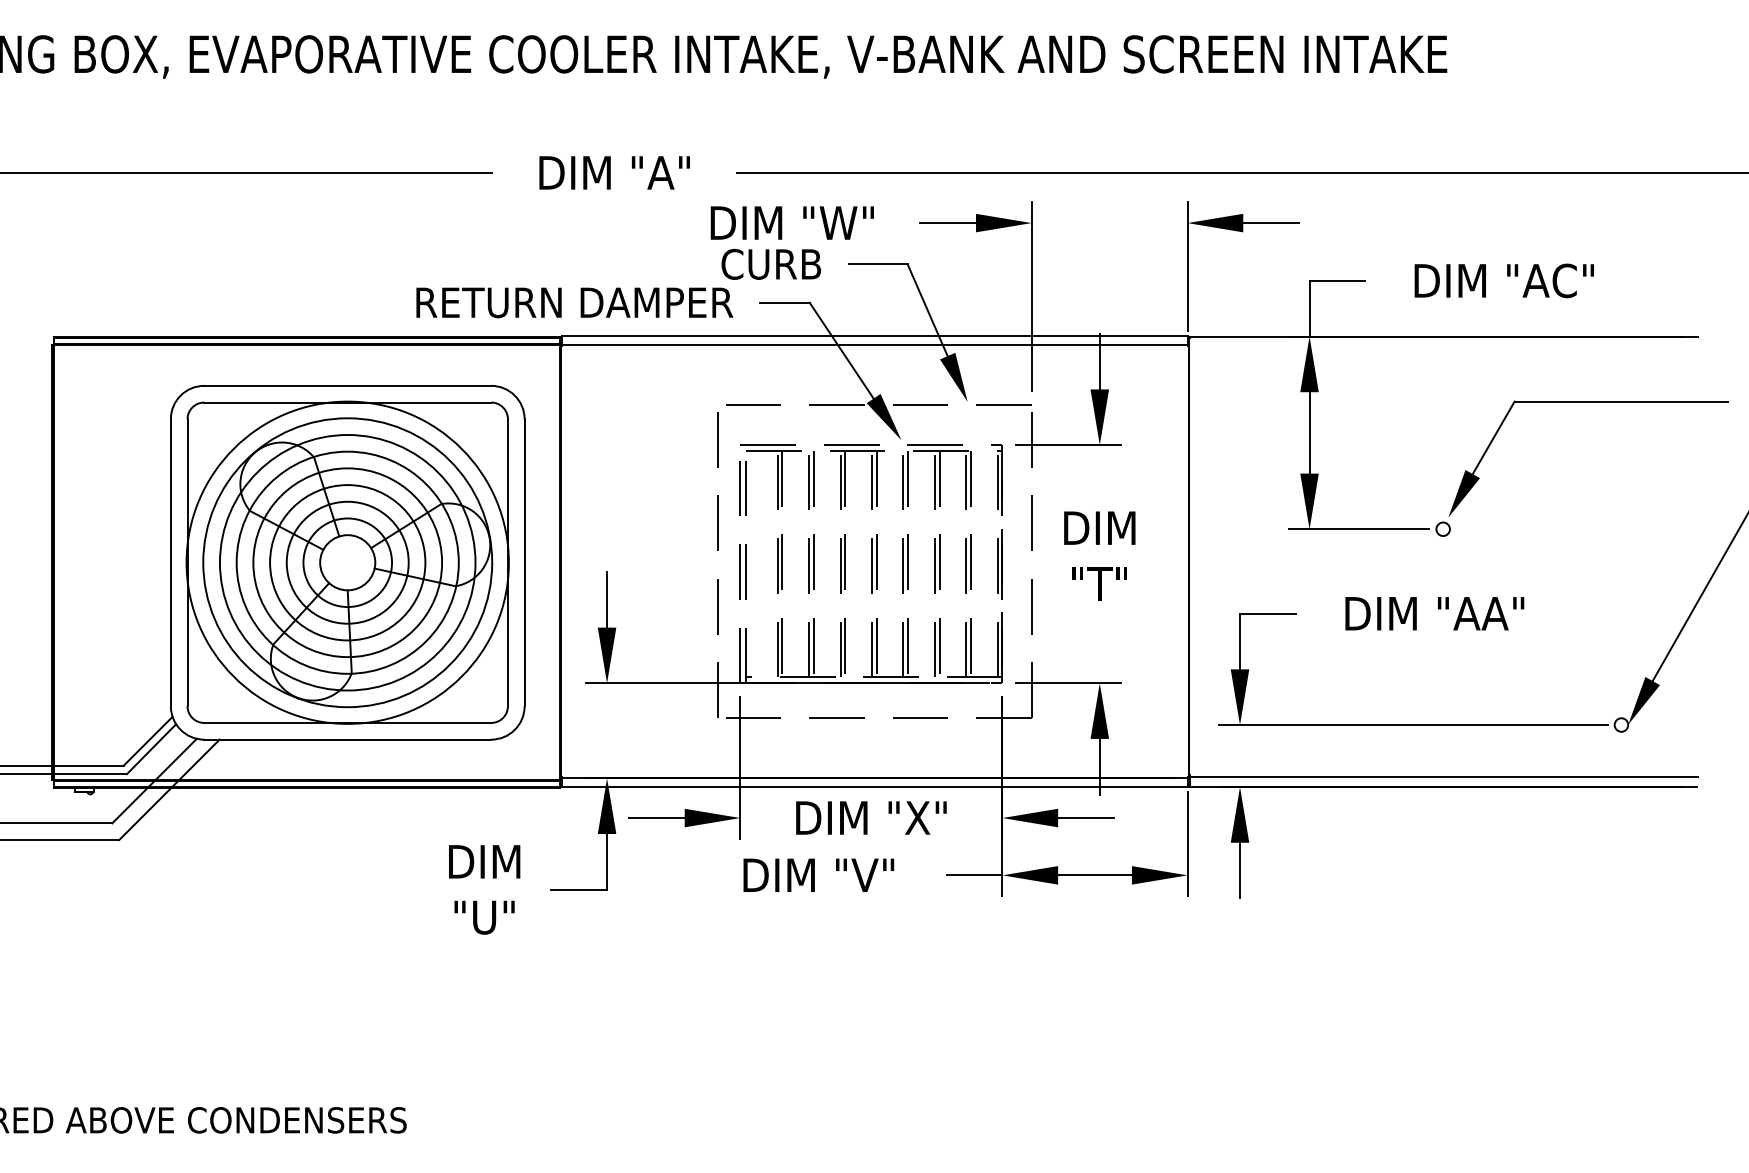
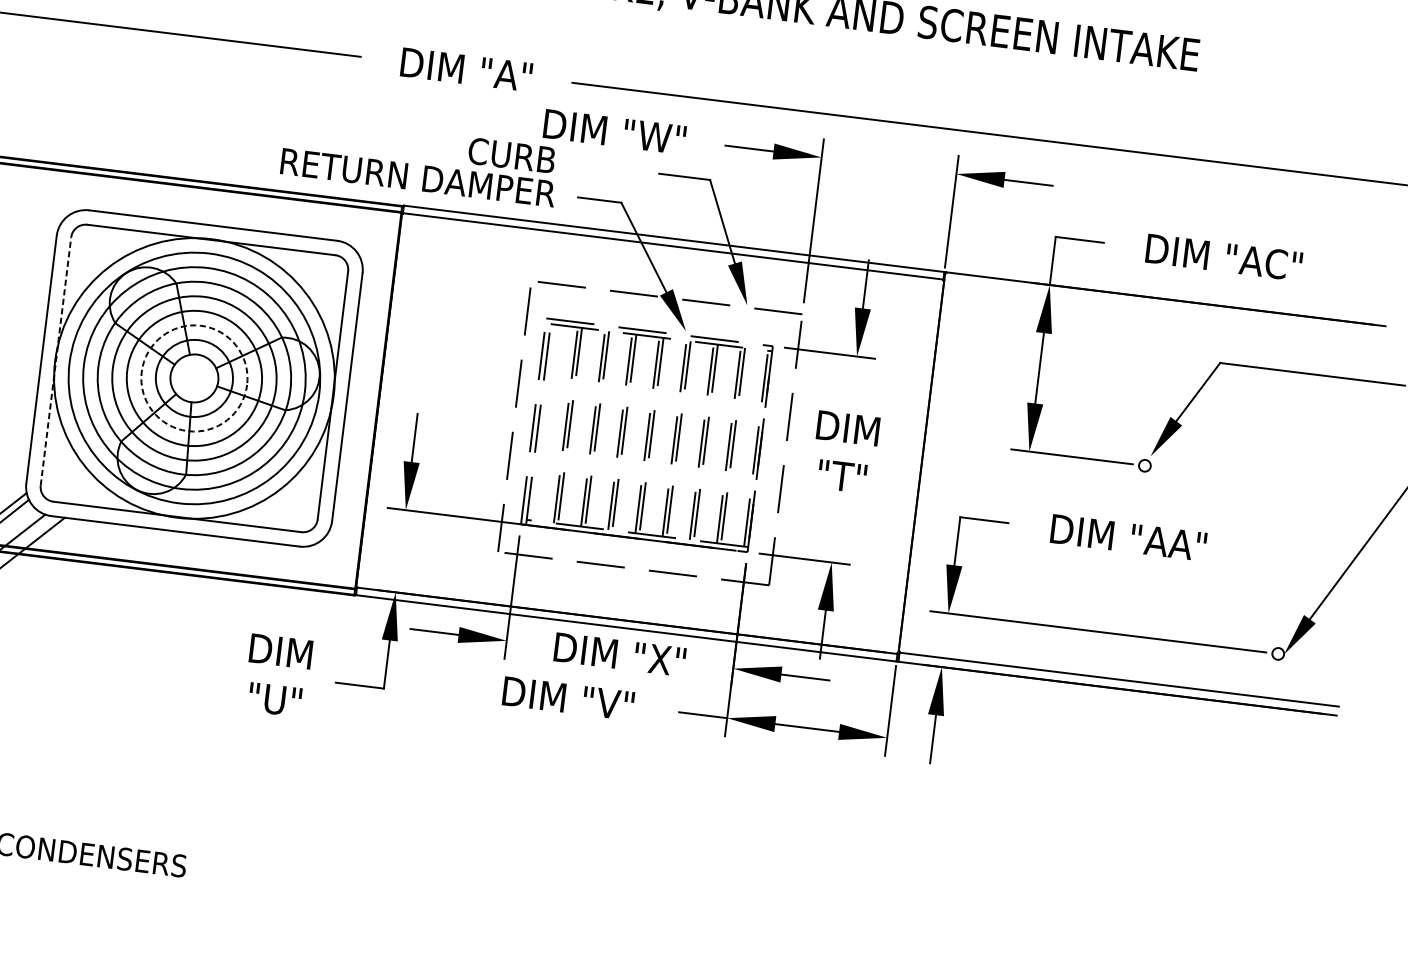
text: (770, 263) -> (511, 154), moved
line: (187, 562) -> (55, 361), solid -> dashed
circle: (347, 562) -> (194, 378), solid -> dashed

